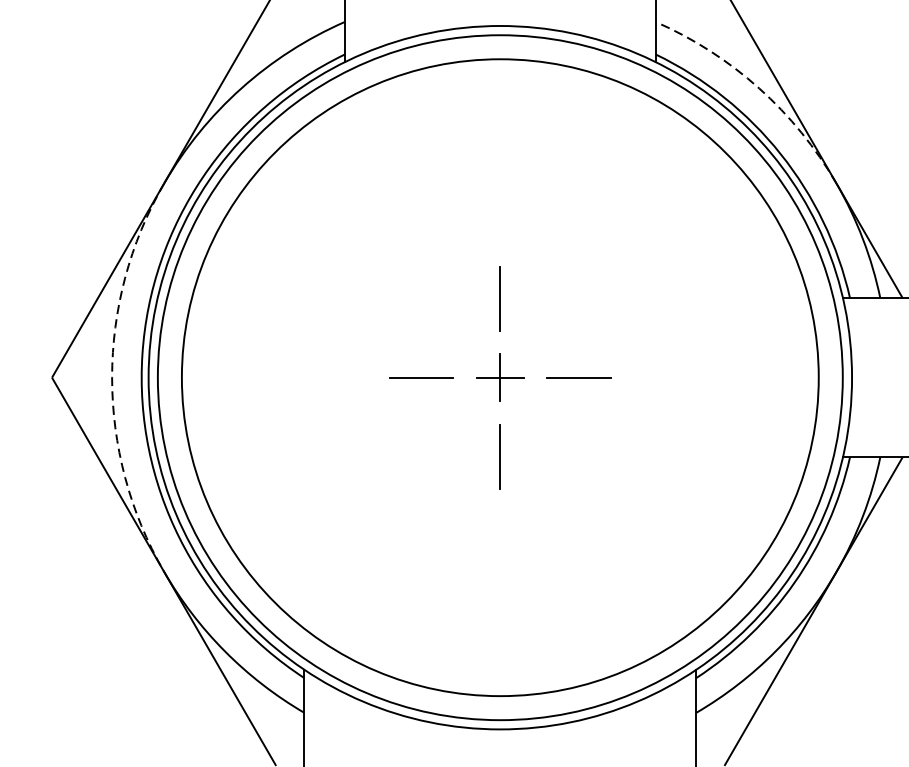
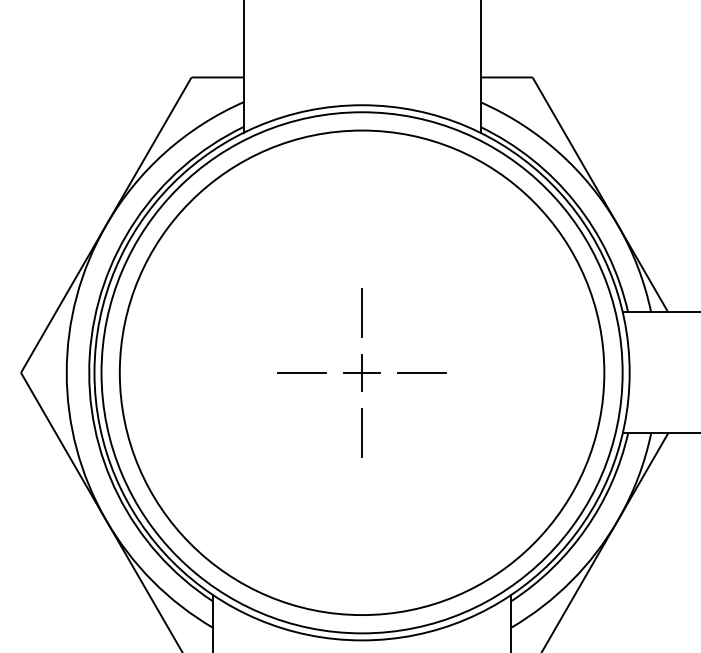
arc: (759, 88) -> (559, 152), dashed -> solid
arc: (111, 377) -> (66, 372), dashed -> solid

